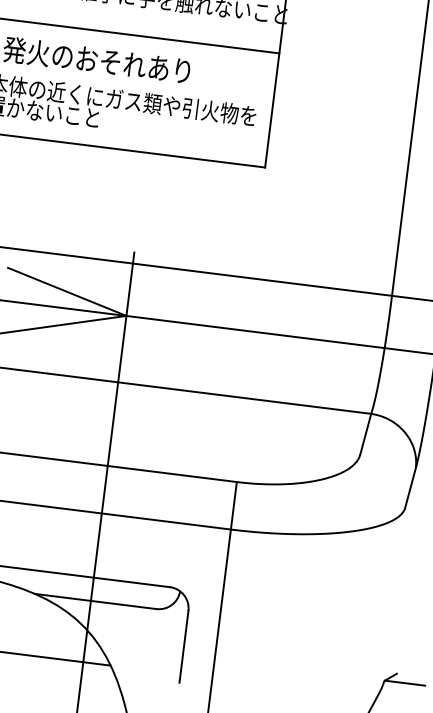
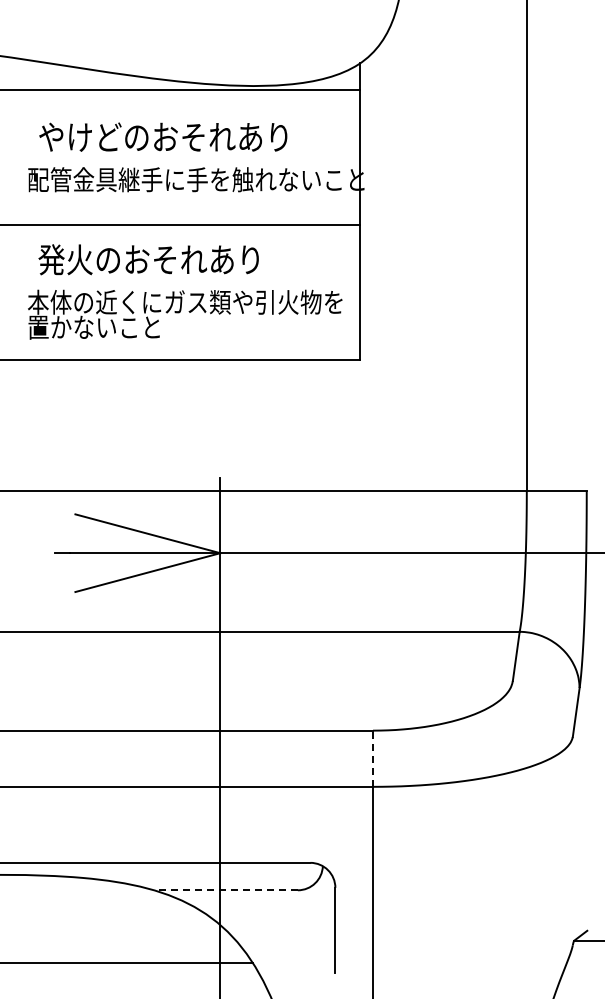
line: (234, 505) -> (373, 758), solid -> dashed
line: (95, 601) -> (225, 890), solid -> dashed

